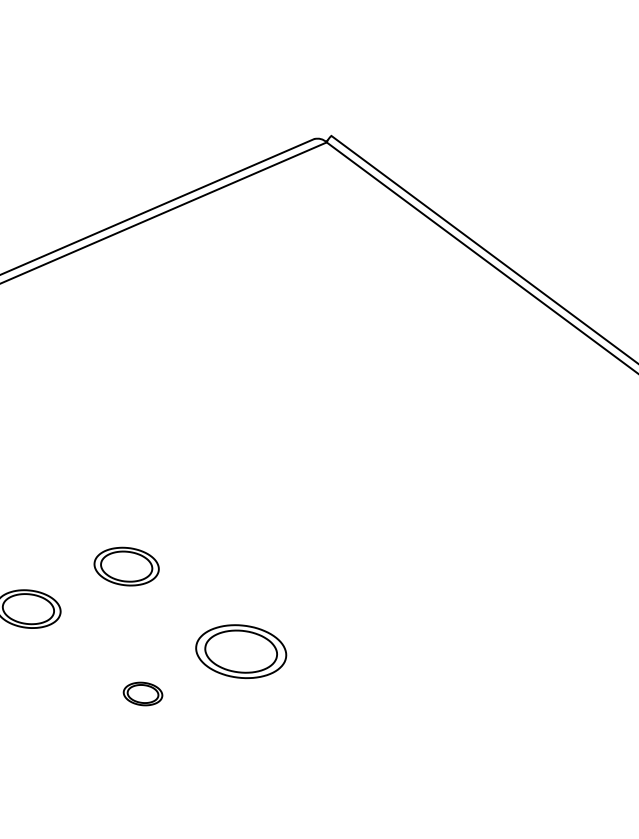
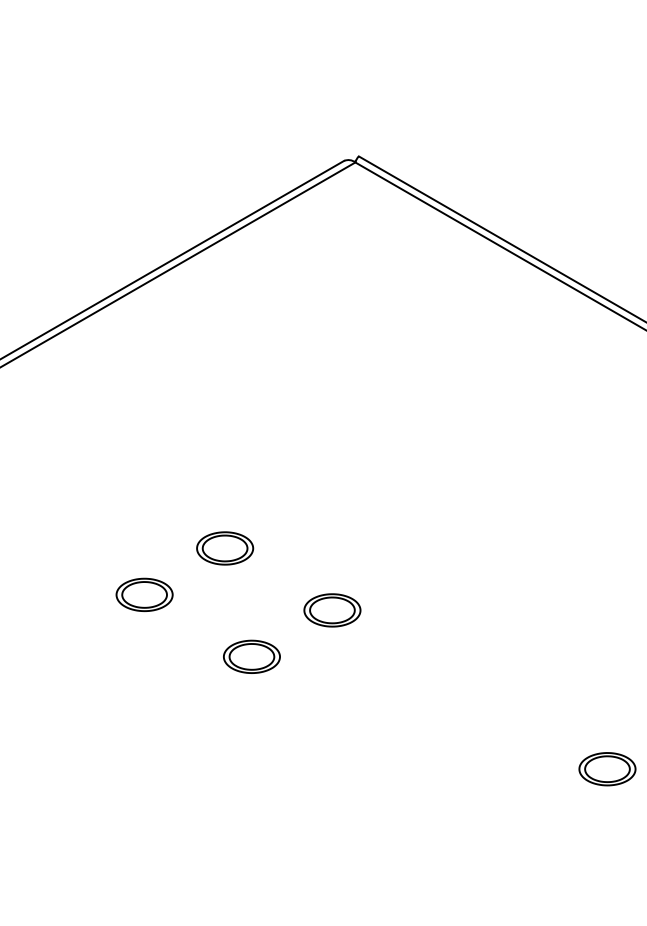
part: (241, 651) -> (332, 610), size x0.71
part: (142, 693) -> (251, 656), size x1.67

